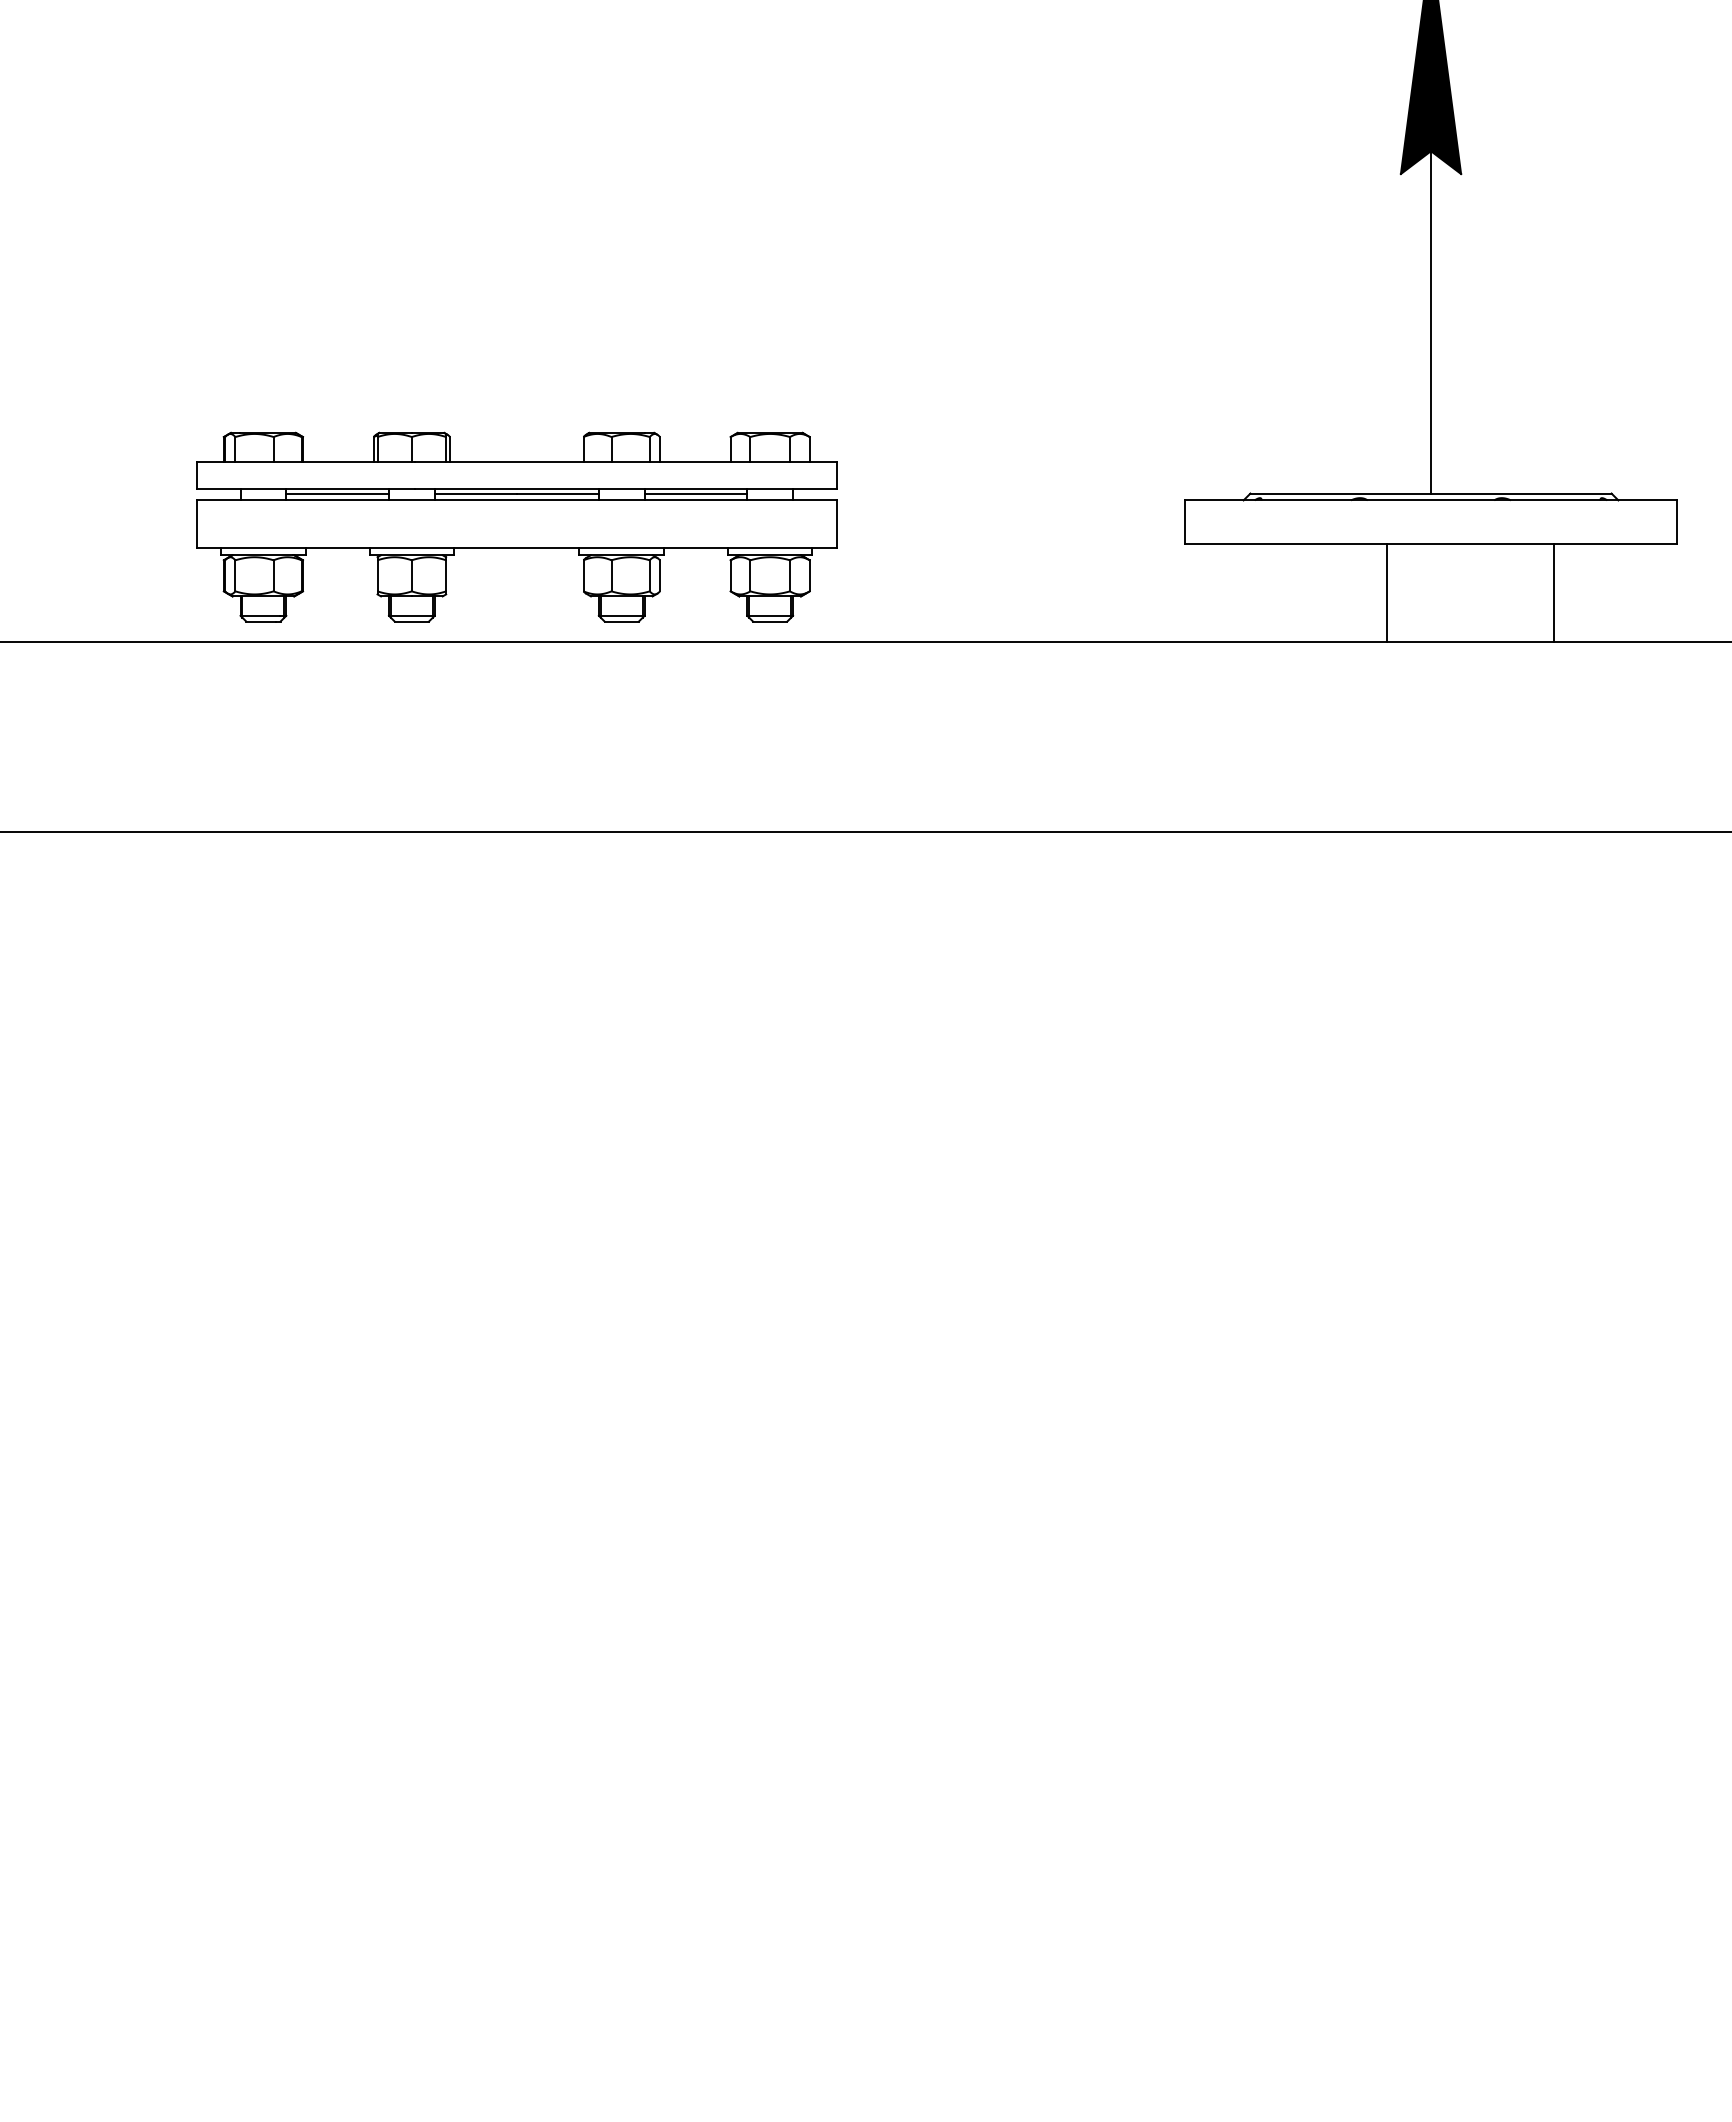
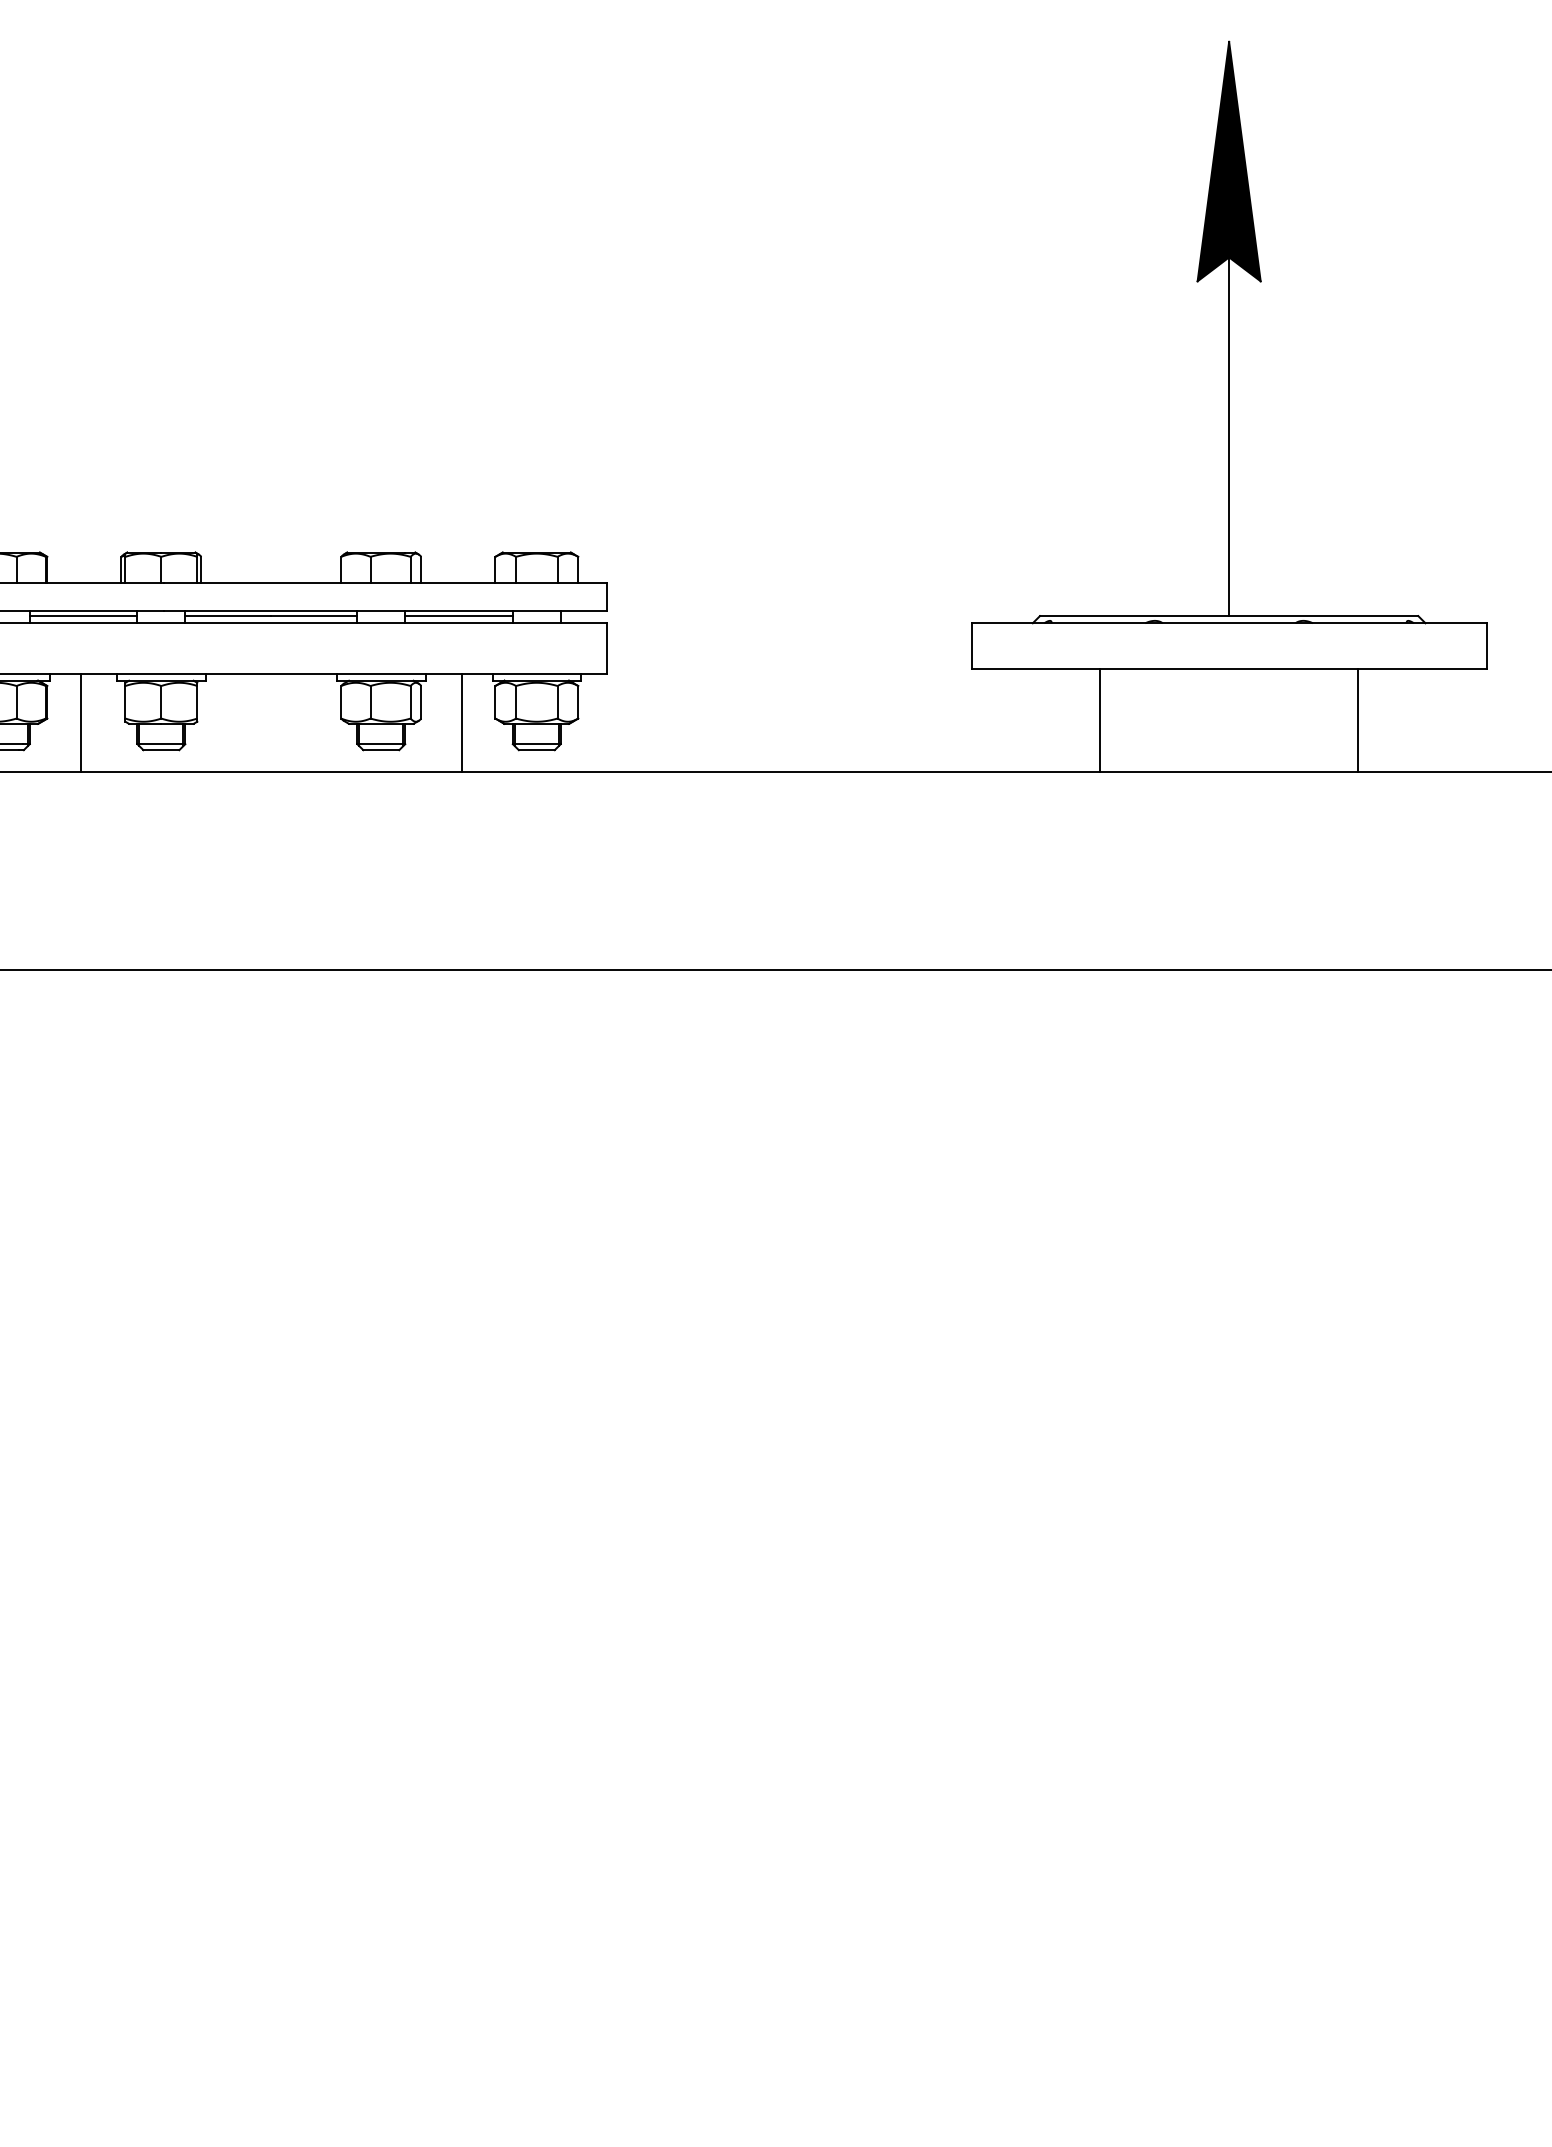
line: (1386, 592) -> (1099, 719), moved
line: (335, 595) -> (81, 722), added
line: (698, 595) -> (461, 722), added

